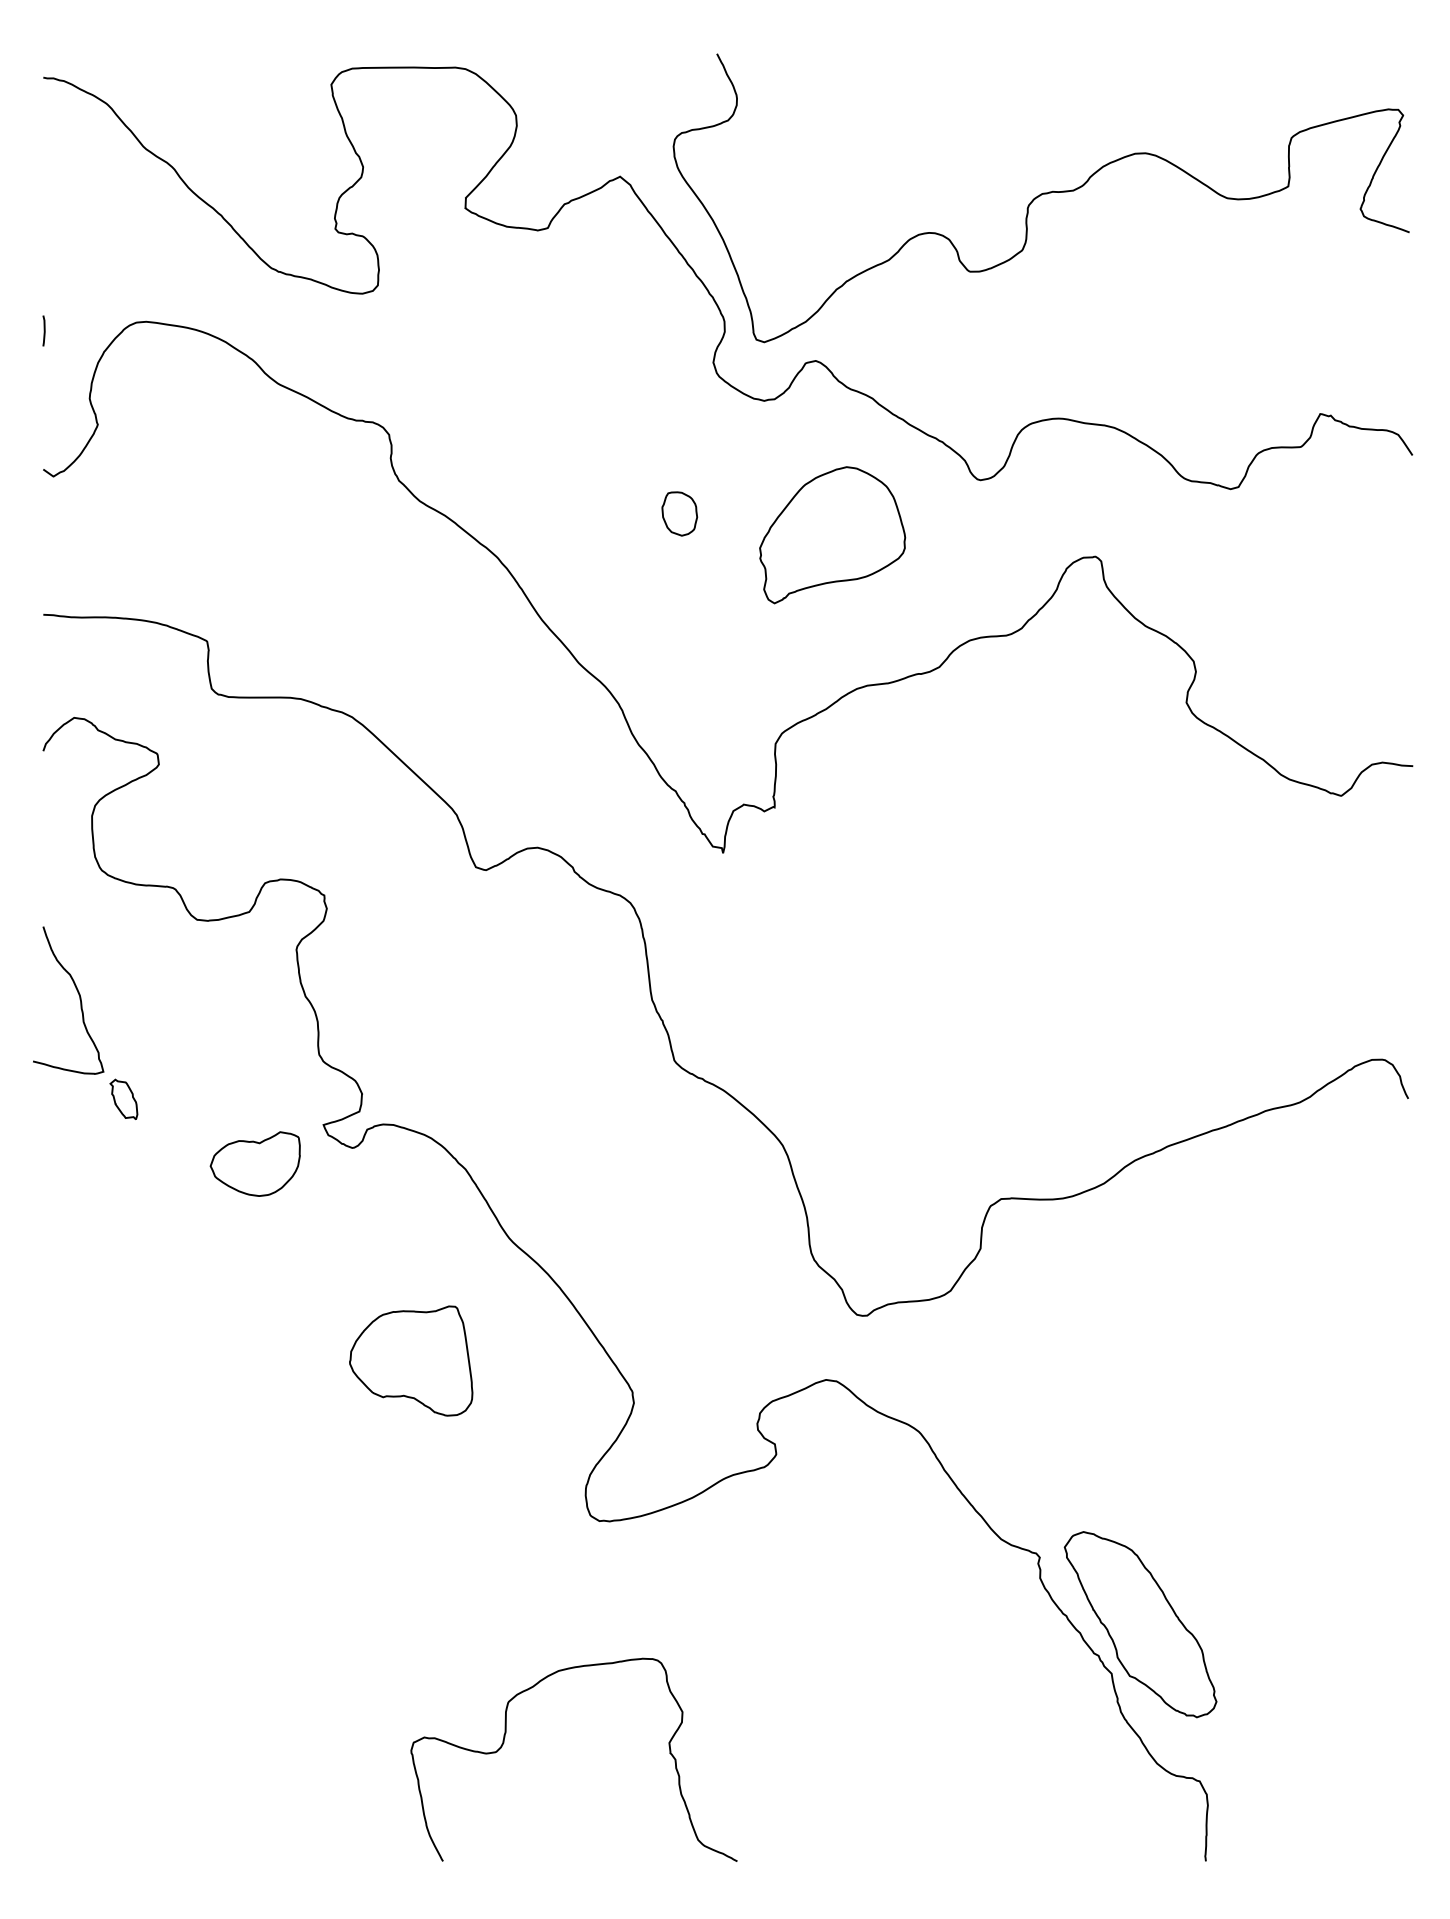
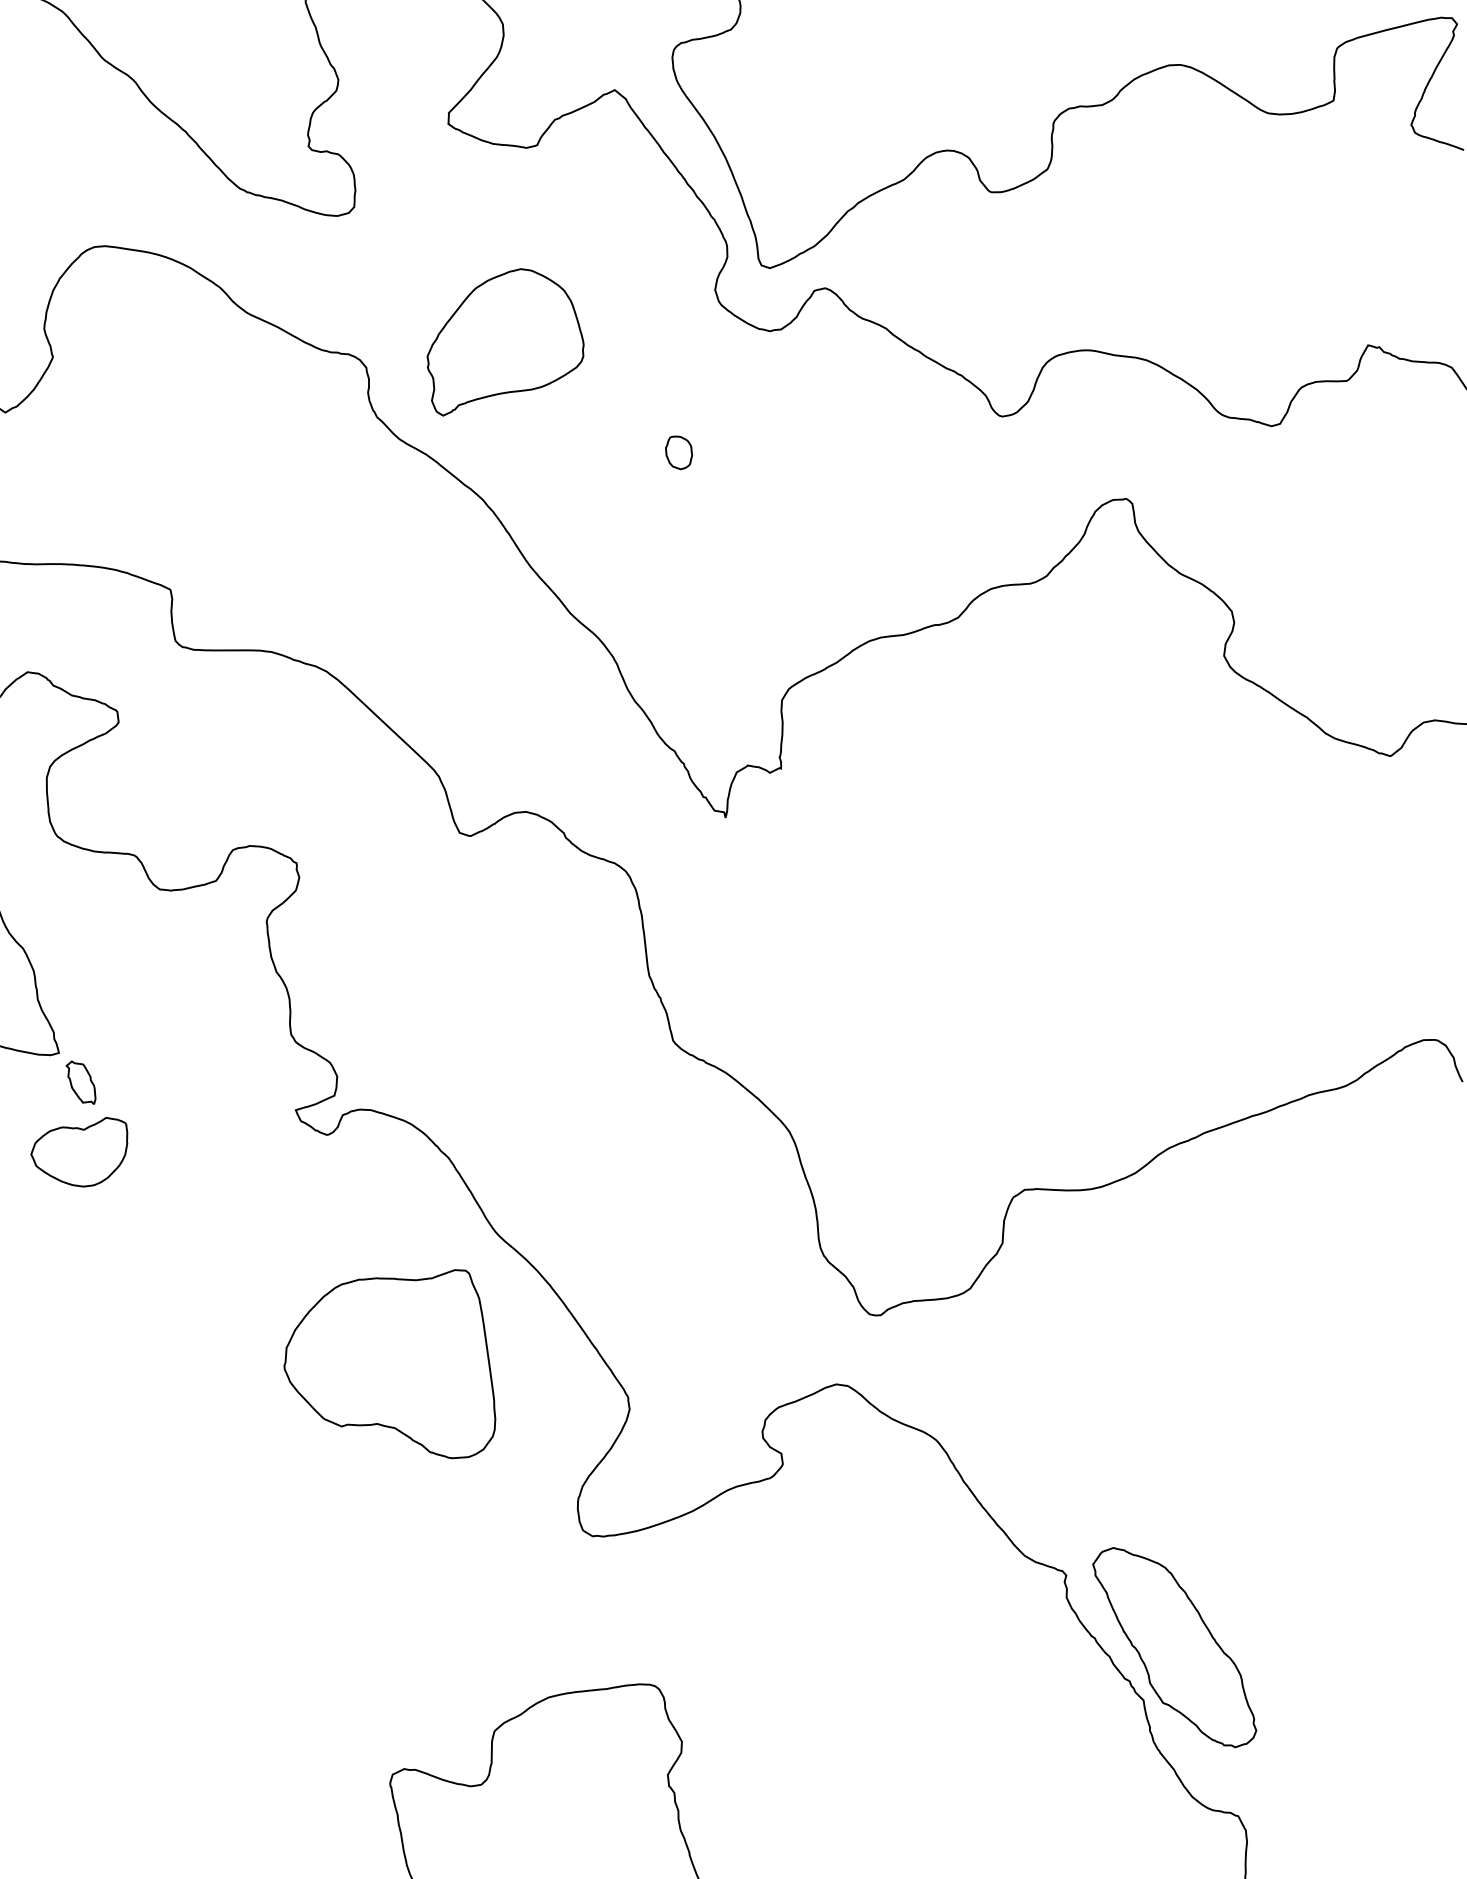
part: (679, 513) -> (678, 452), size x0.7
part: (832, 535) -> (505, 342), moved
part: (254, 1163) -> (78, 1151), moved
part: (411, 1360) -> (390, 1363), size x1.6

